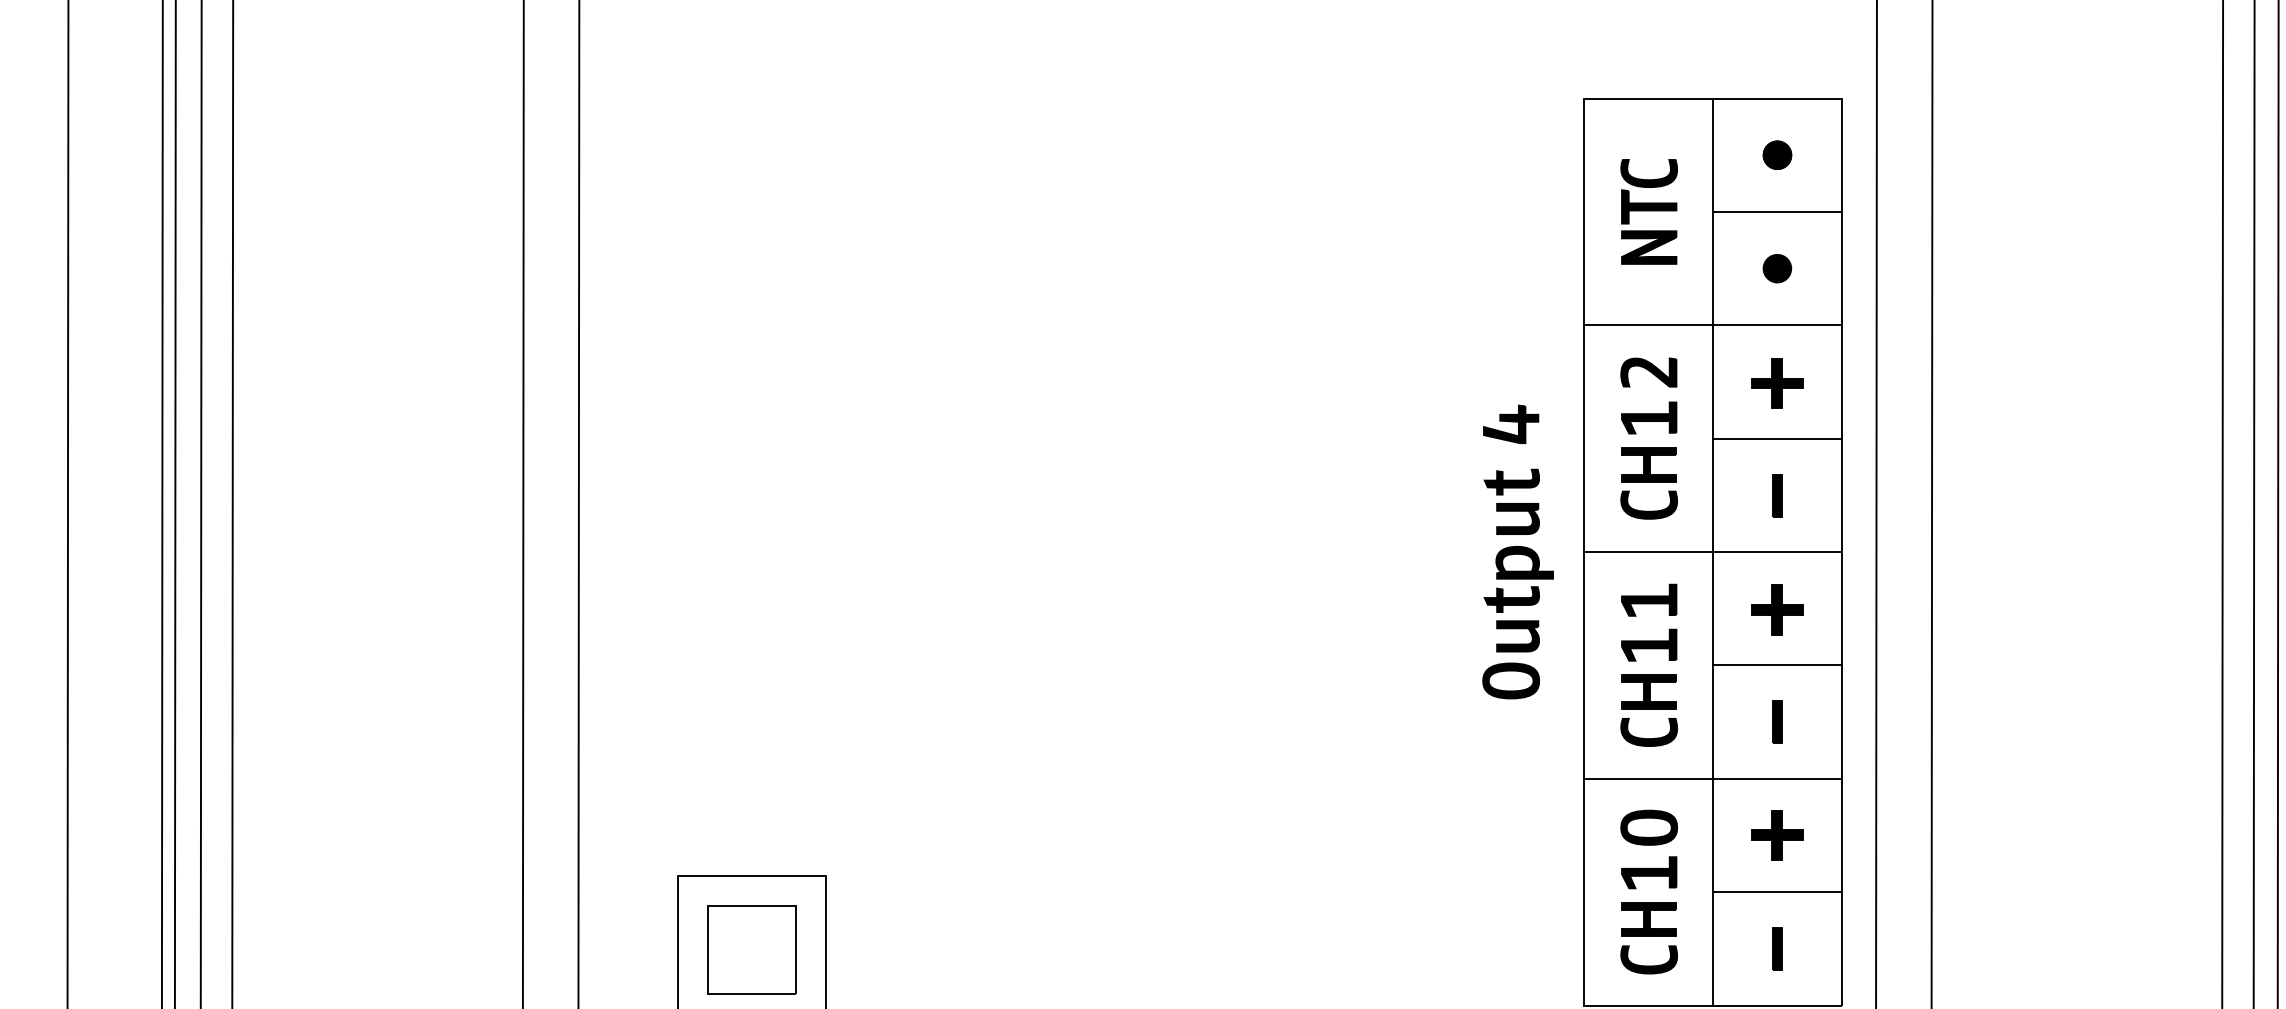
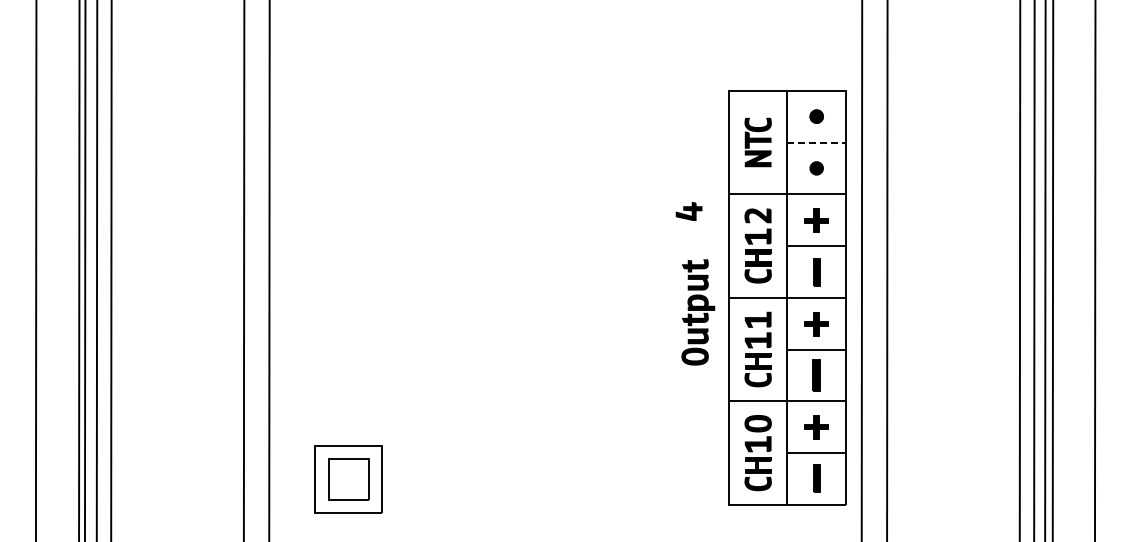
line: (1779, 211) -> (817, 142), solid -> dashed
part: (1509, 424) -> (688, 211), moved
part: (1776, 496) -> (816, 272), size x1.4
part: (1776, 722) -> (816, 375), size x1.6
part: (1776, 947) -> (816, 478), size x1.4

